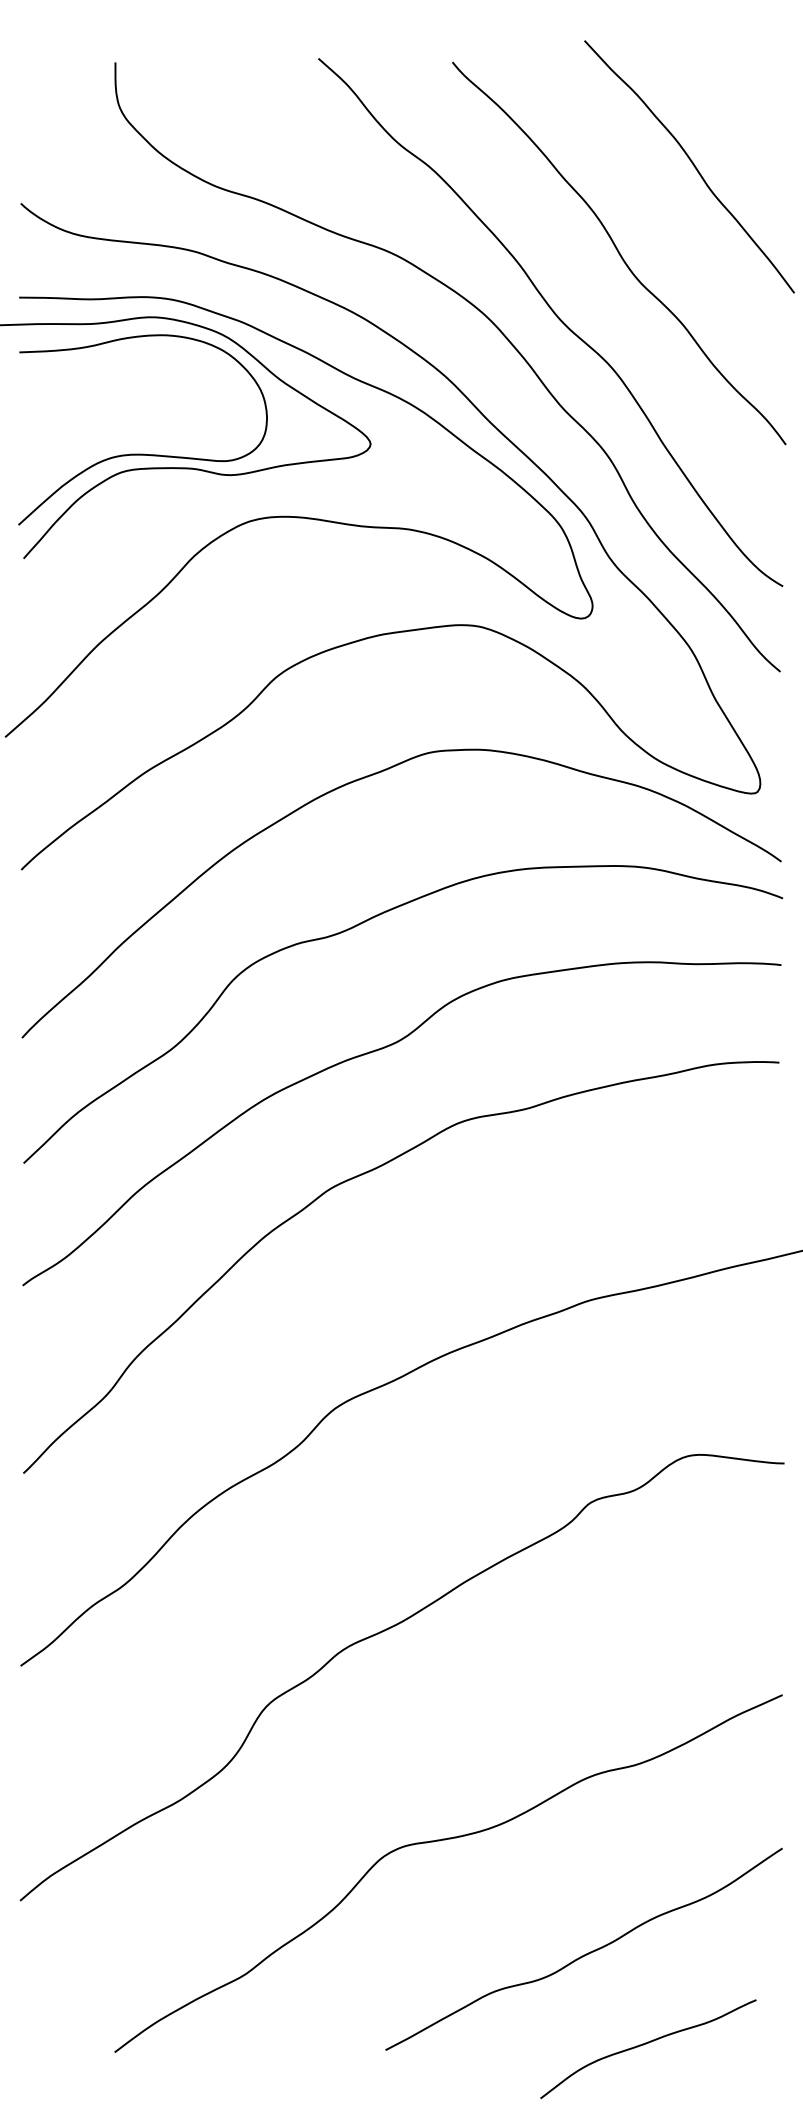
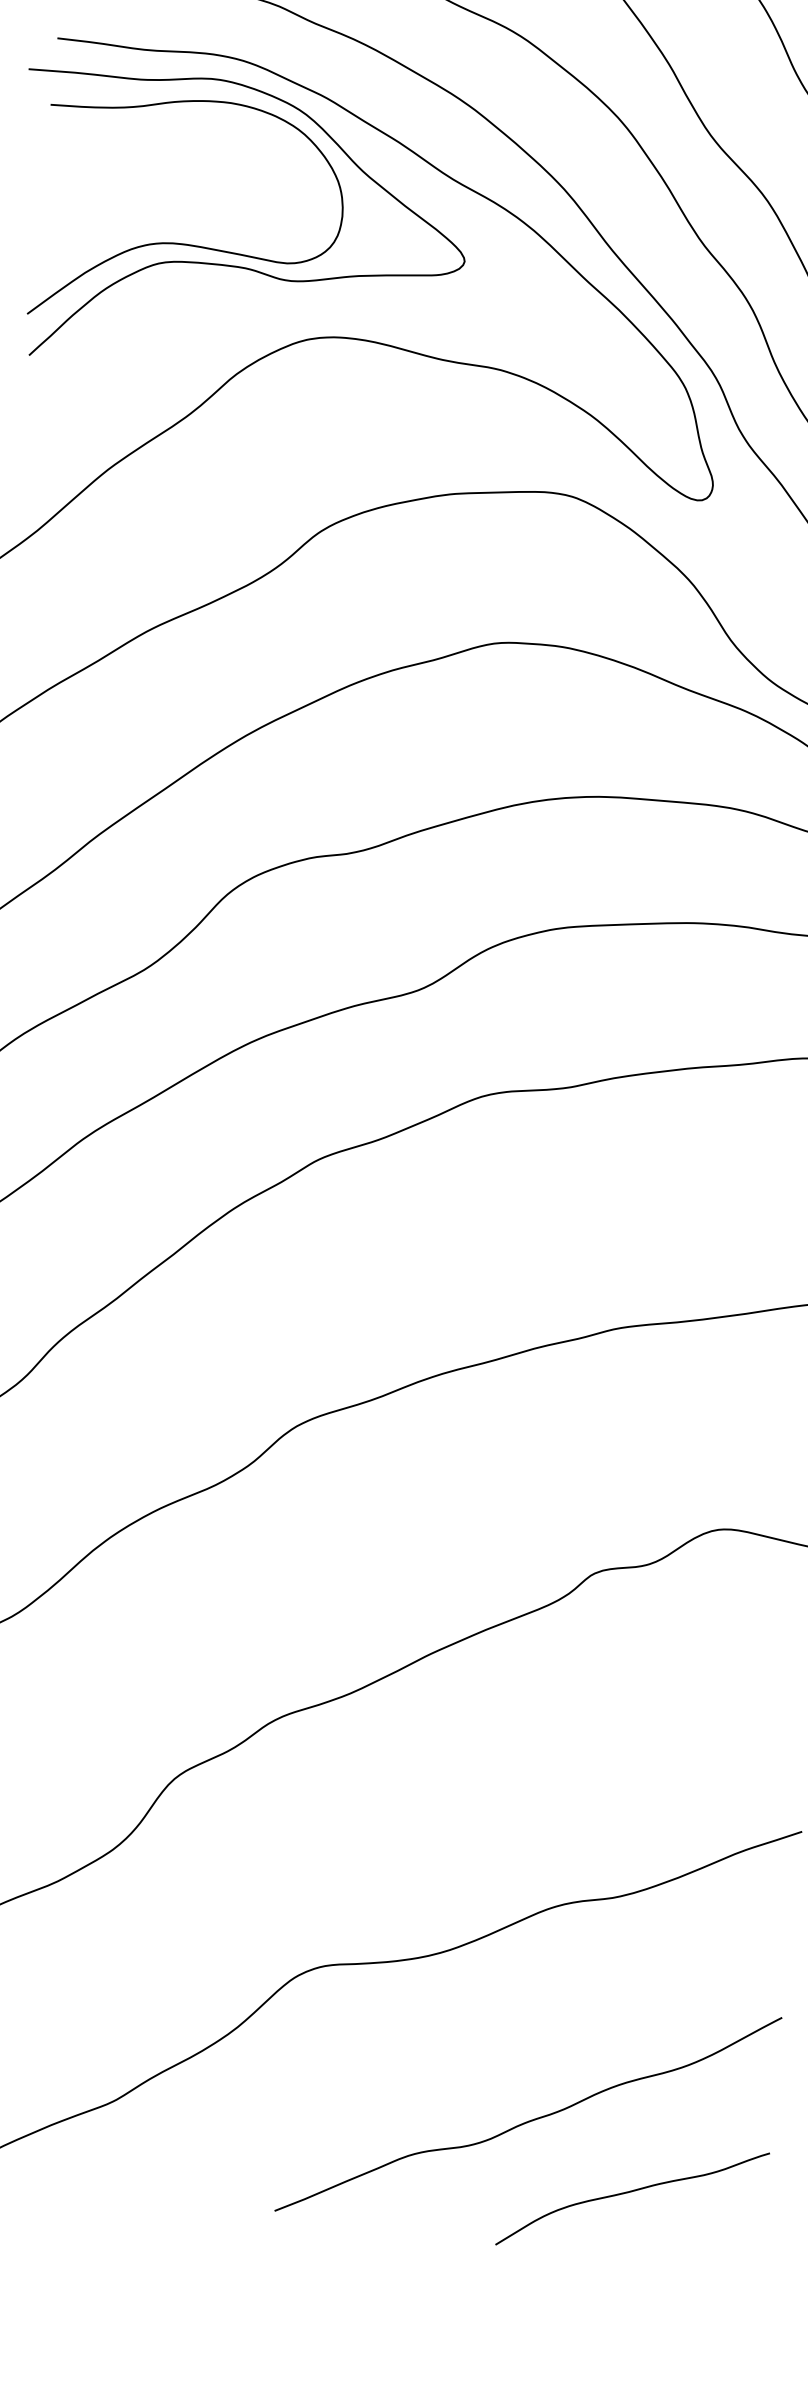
curve: (646, 2044) -> (630, 2192), moved

